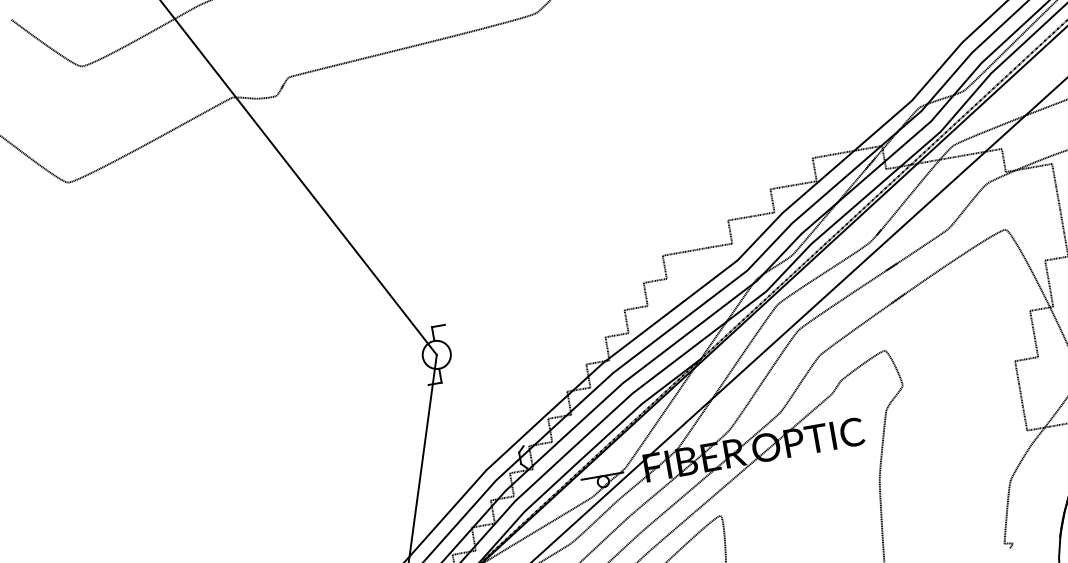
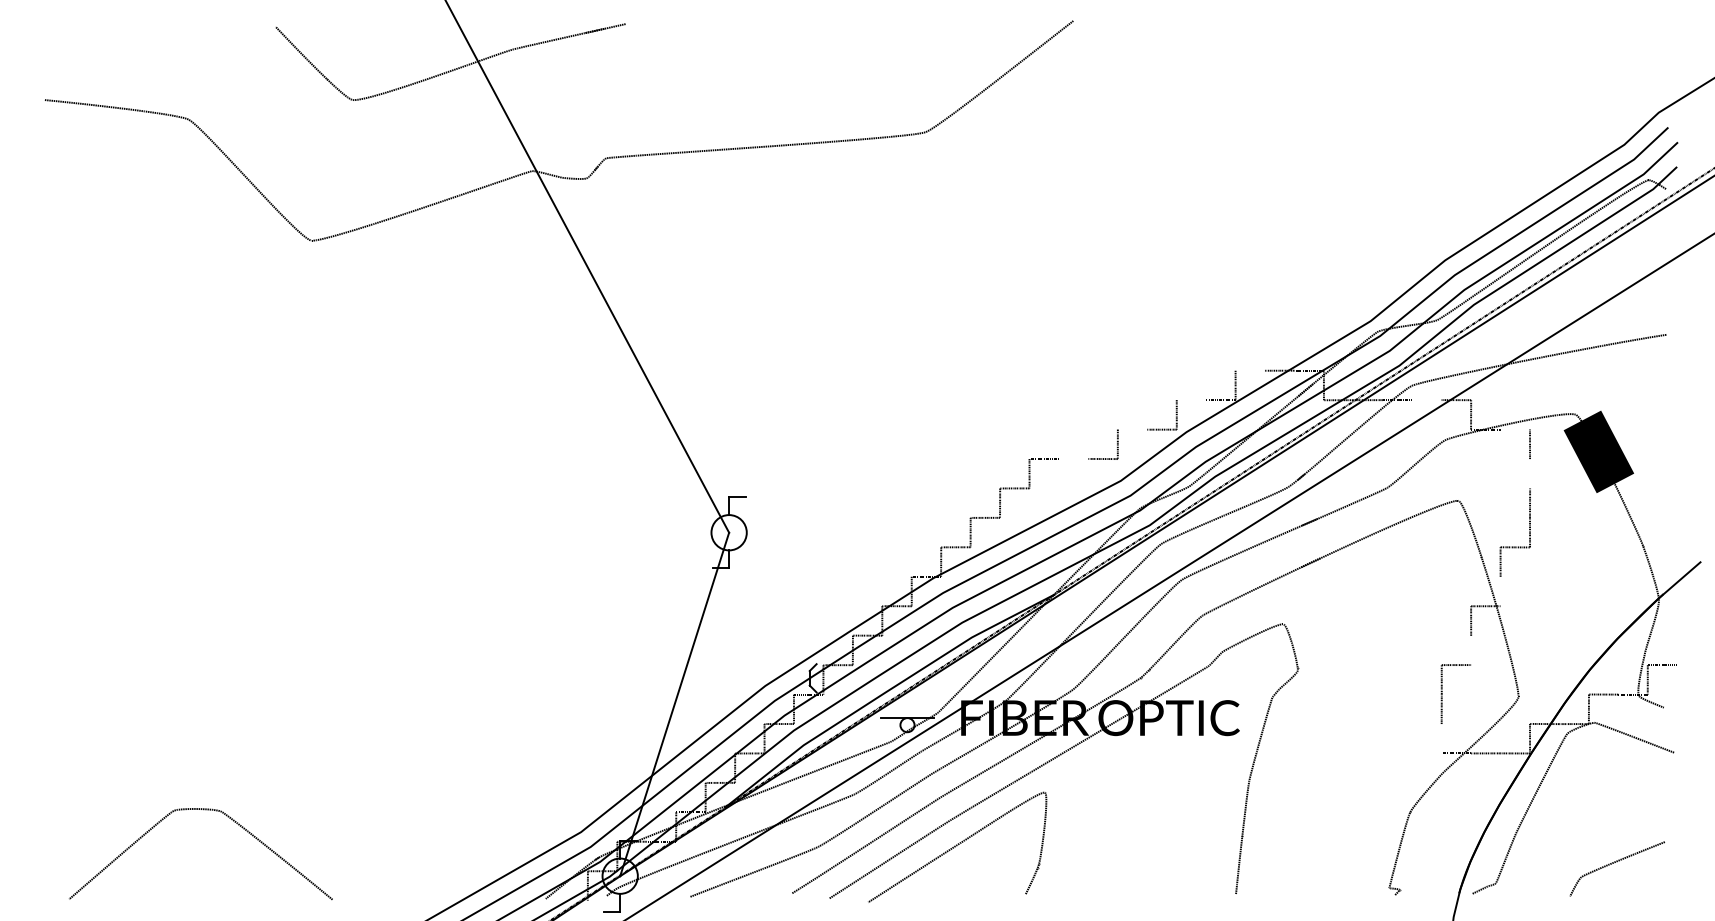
line: (966, 155) -> (1426, 400), removed
line: (823, 156) -> (1249, 370), removed
line: (1039, 166) -> (1514, 429), removed
line: (782, 187) -> (1191, 400), removed
line: (1058, 198) -> (1530, 473), removed
line: (739, 218) -> (1132, 429), removed
line: (697, 249) -> (1073, 458), removed
line: (1051, 295) -> (1500, 591), removed
line: (1036, 345) -> (1471, 650), removed
line: (1024, 418) -> (1441, 738), removed

